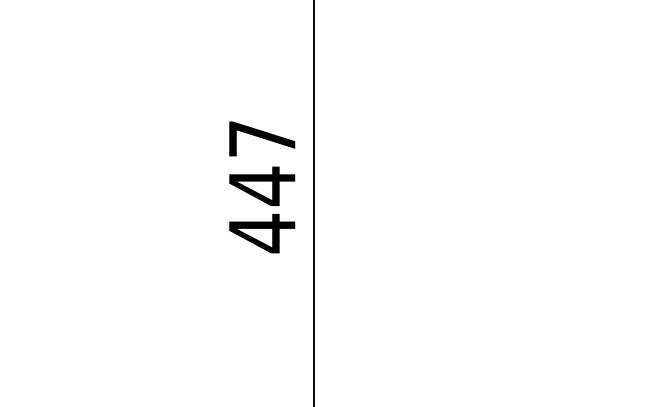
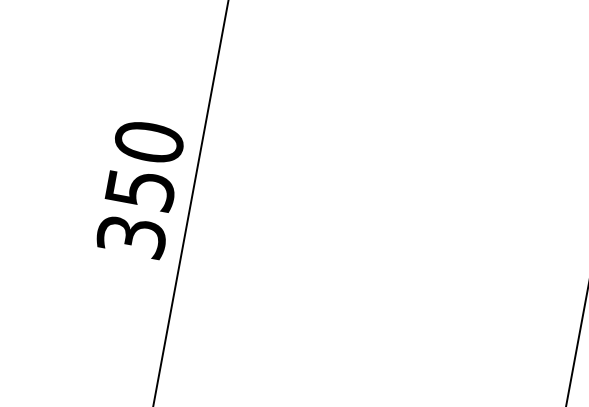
text: (262, 186) -> (140, 189), 447 -> 350

